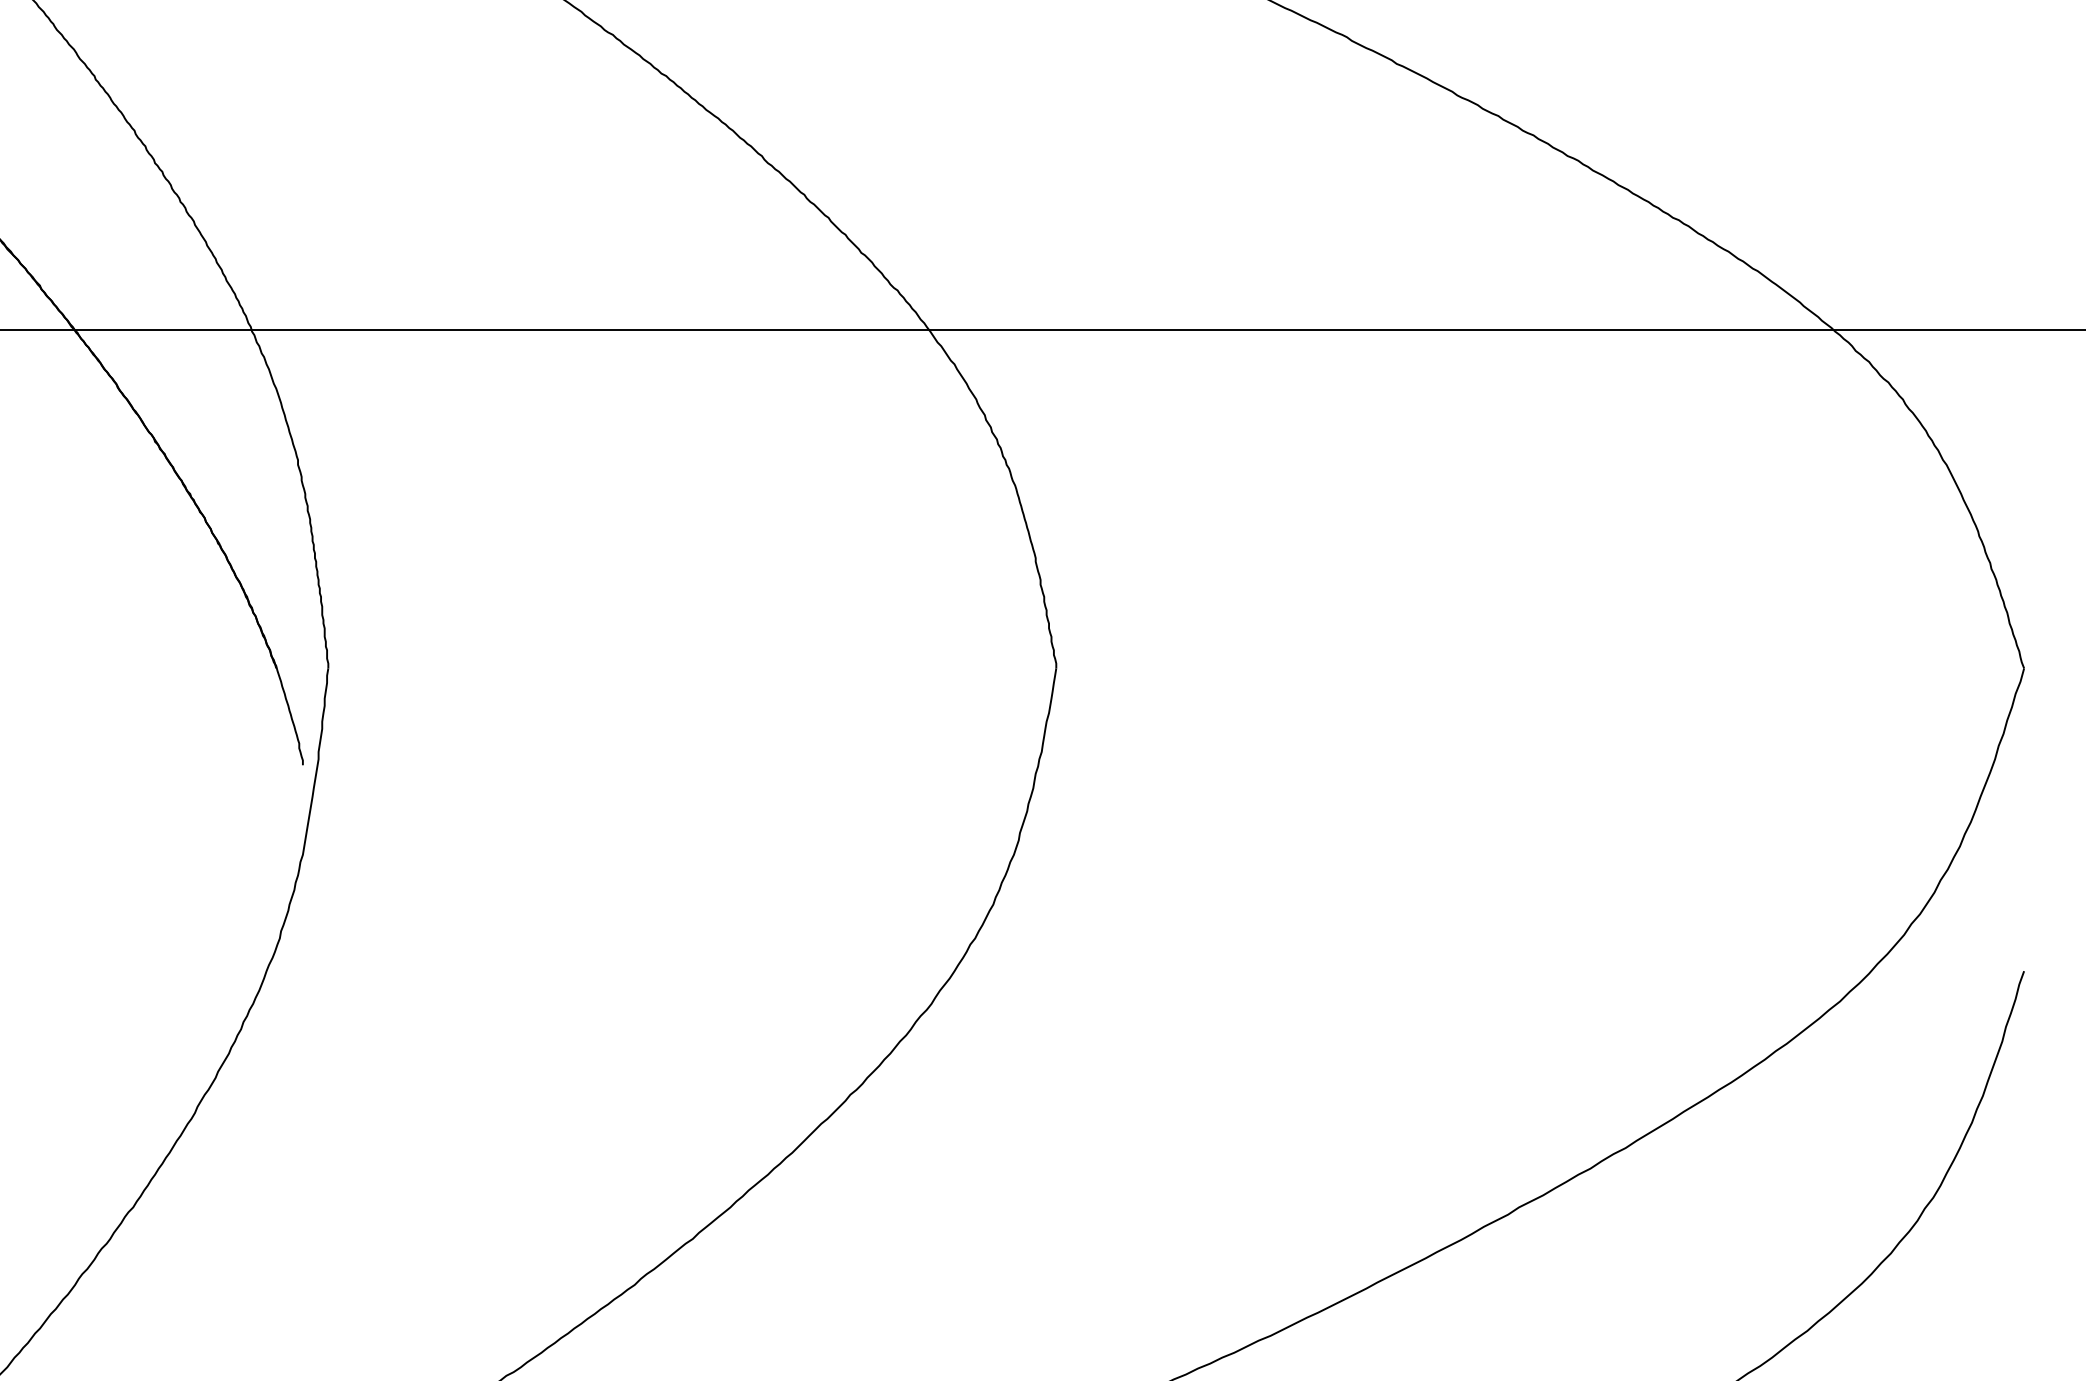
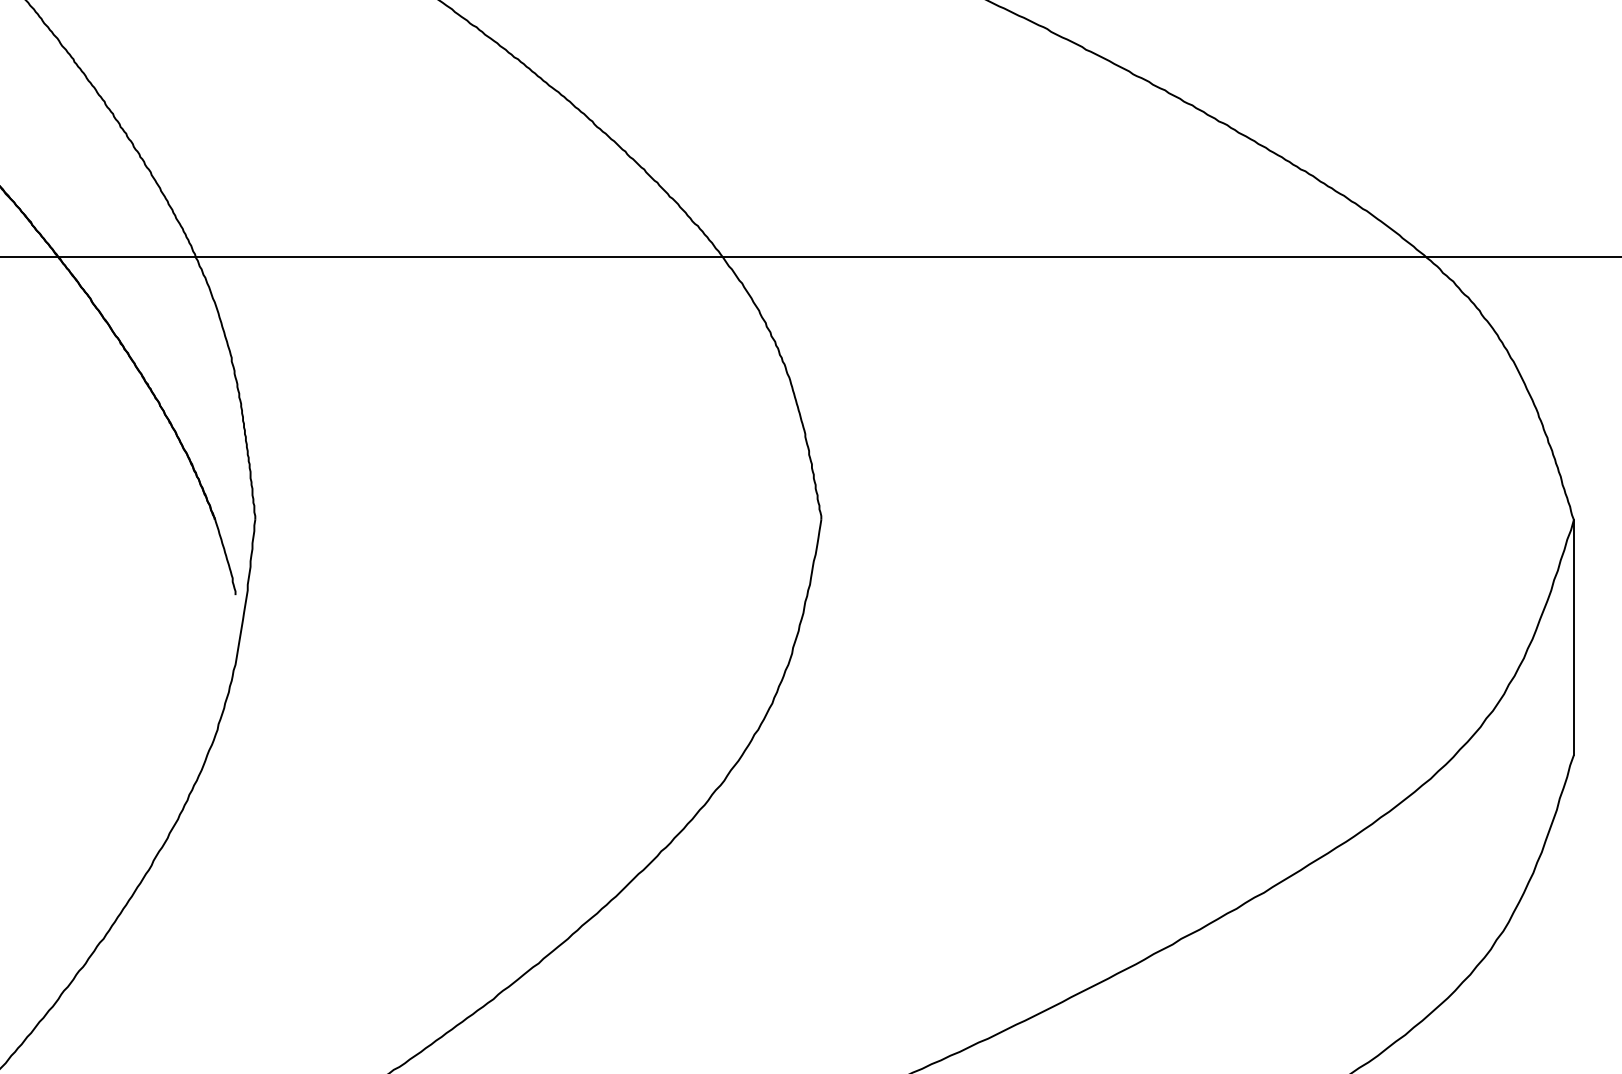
line: (2023, 819) -> (1573, 637), added

